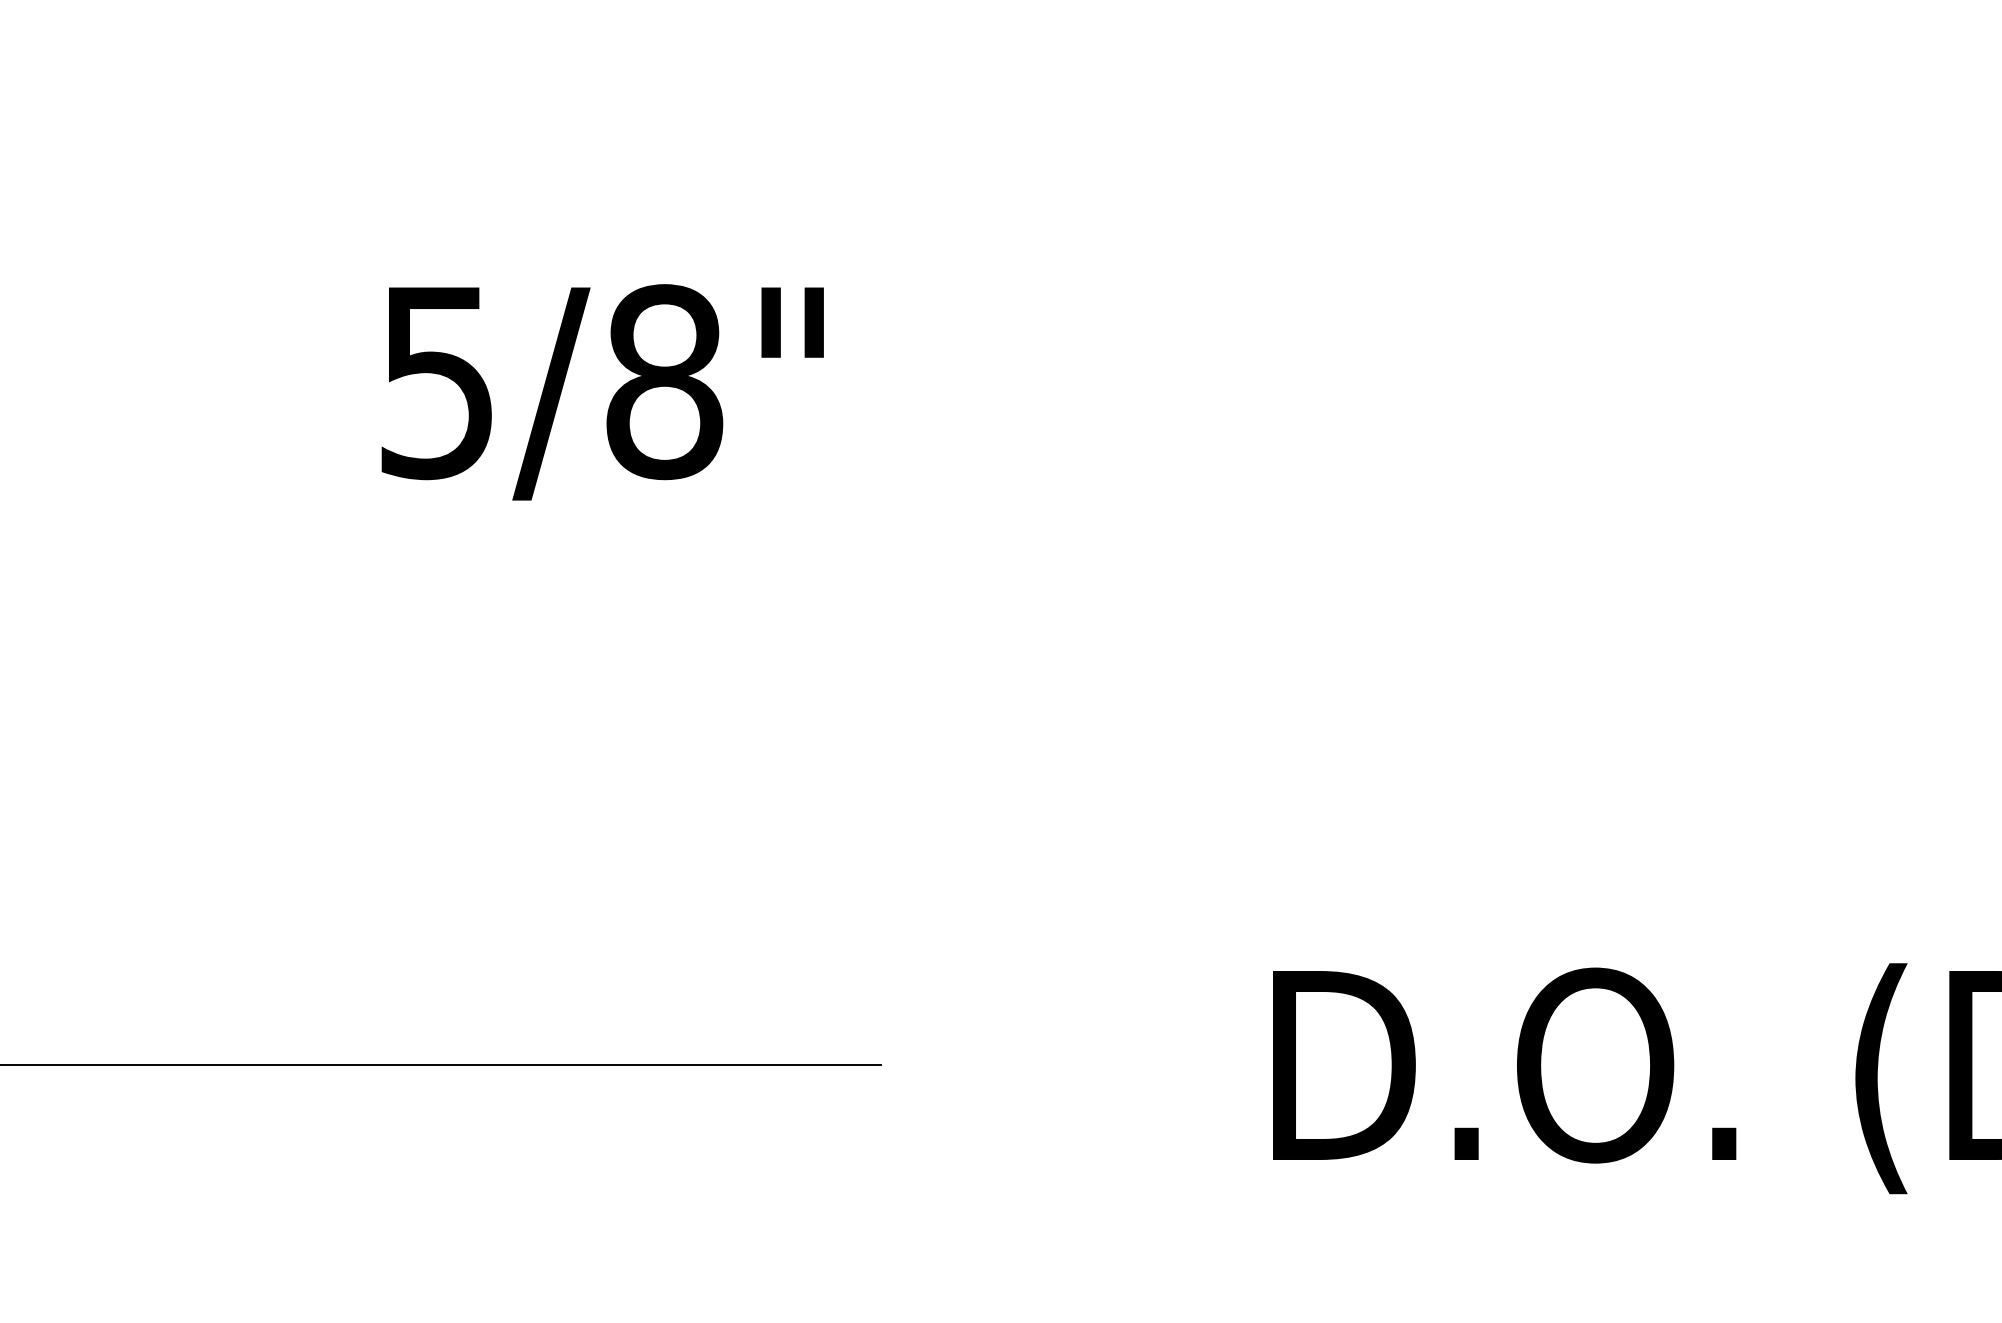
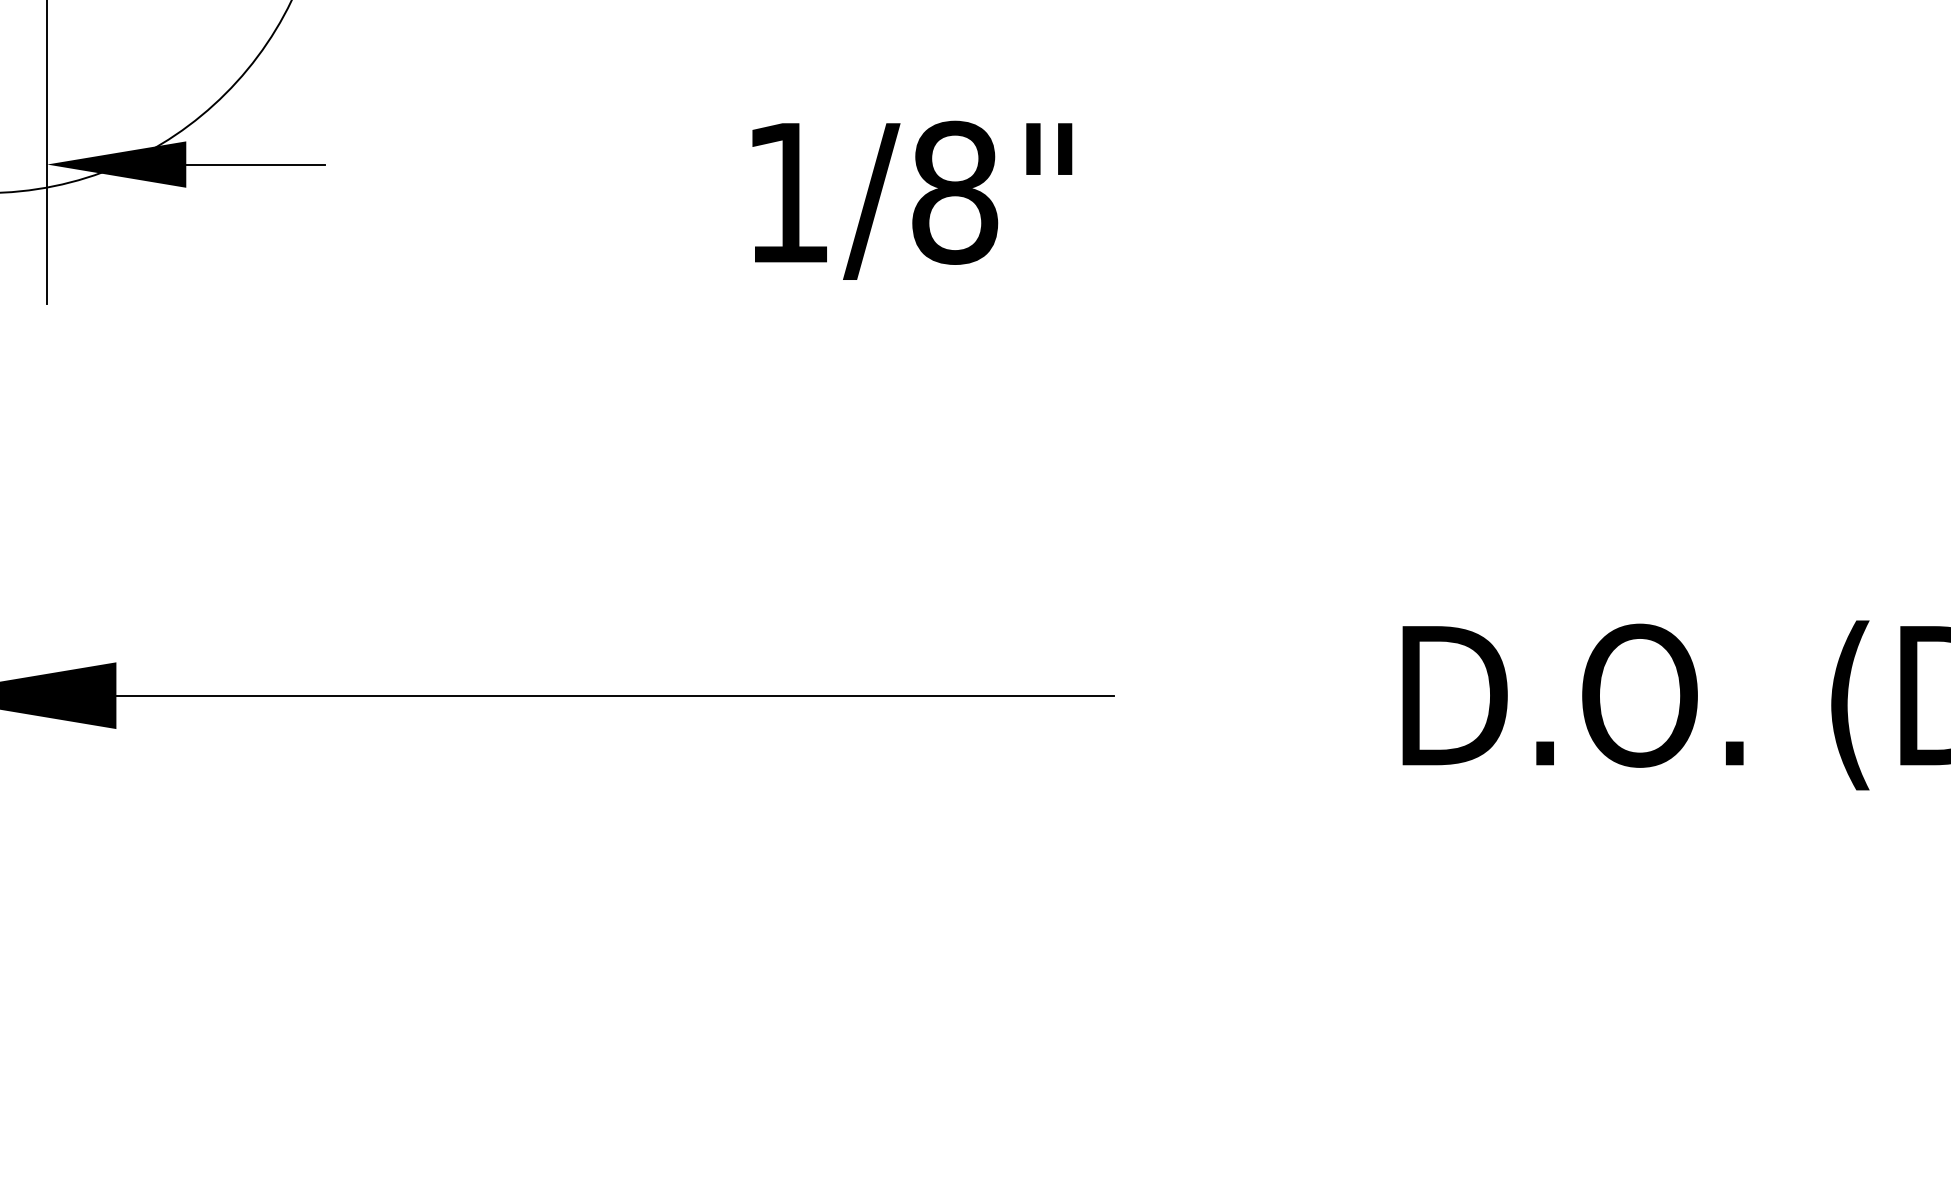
text: (435, 382) -> (786, 193), 5/8" -> 1/8"

